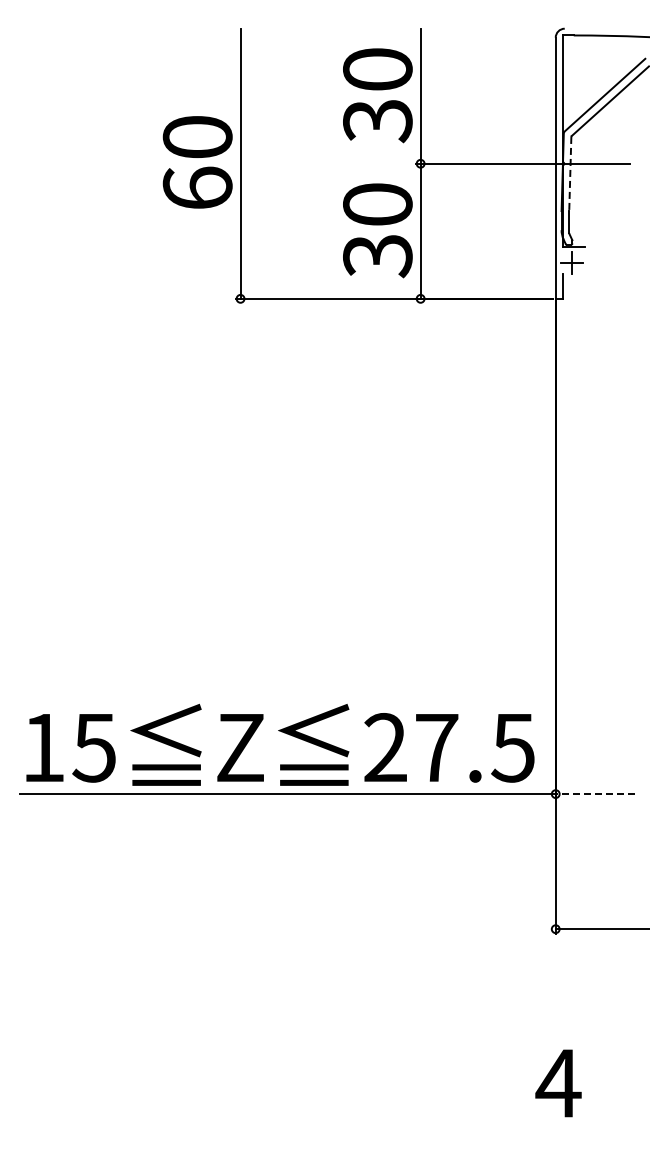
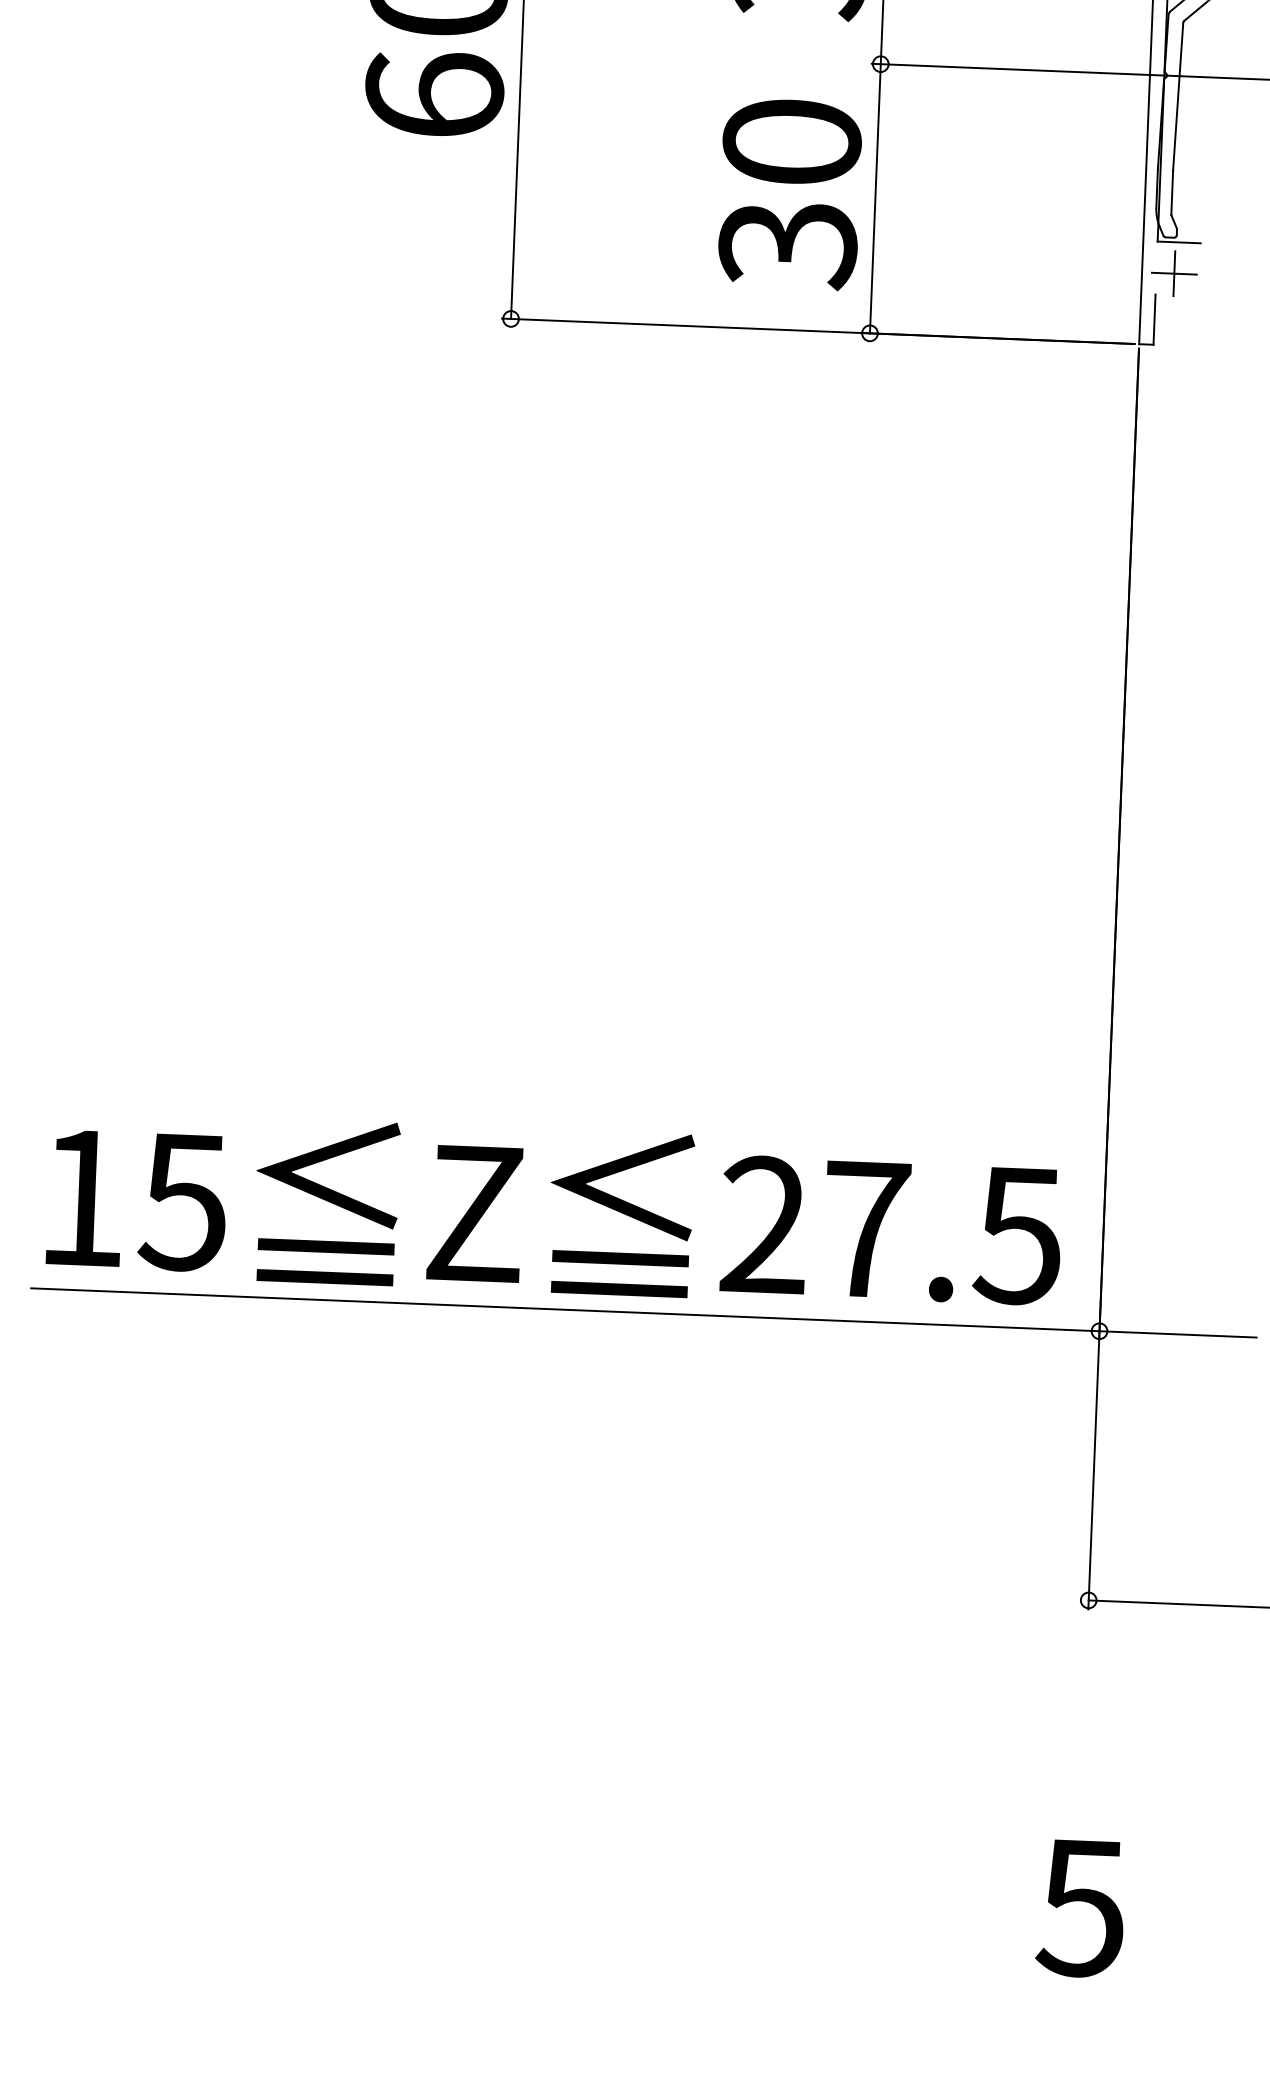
line: (570, 174) -> (1178, 97), dashed -> solid
line: (594, 794) -> (1176, 1335), dashed -> solid
text: (558, 1083) -> (1081, 1908), 4 -> 5

